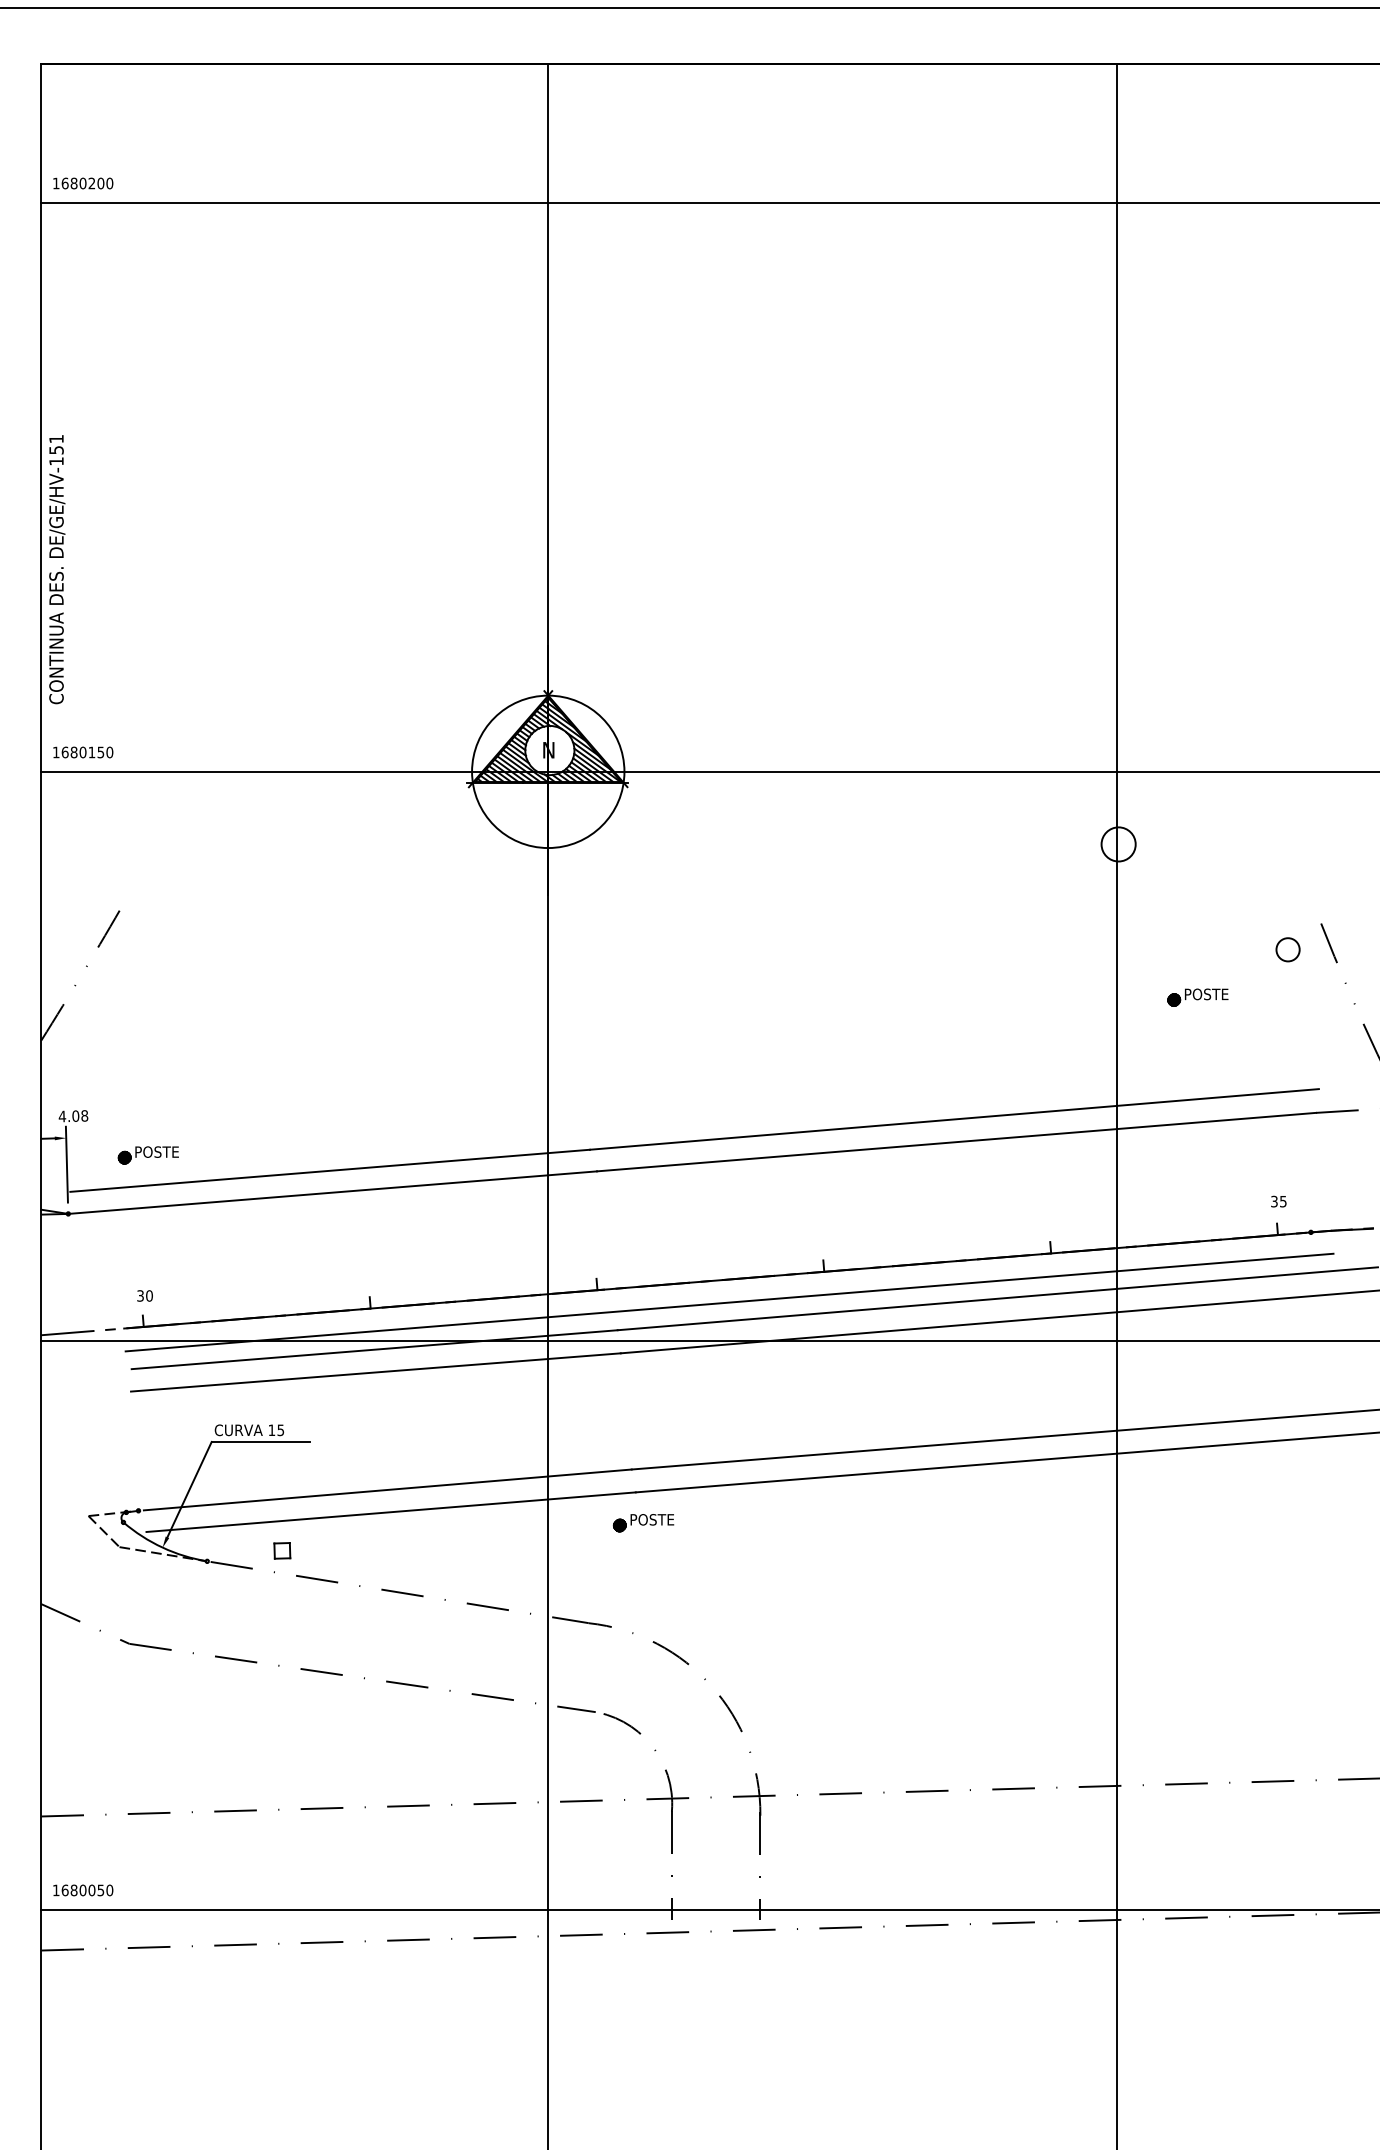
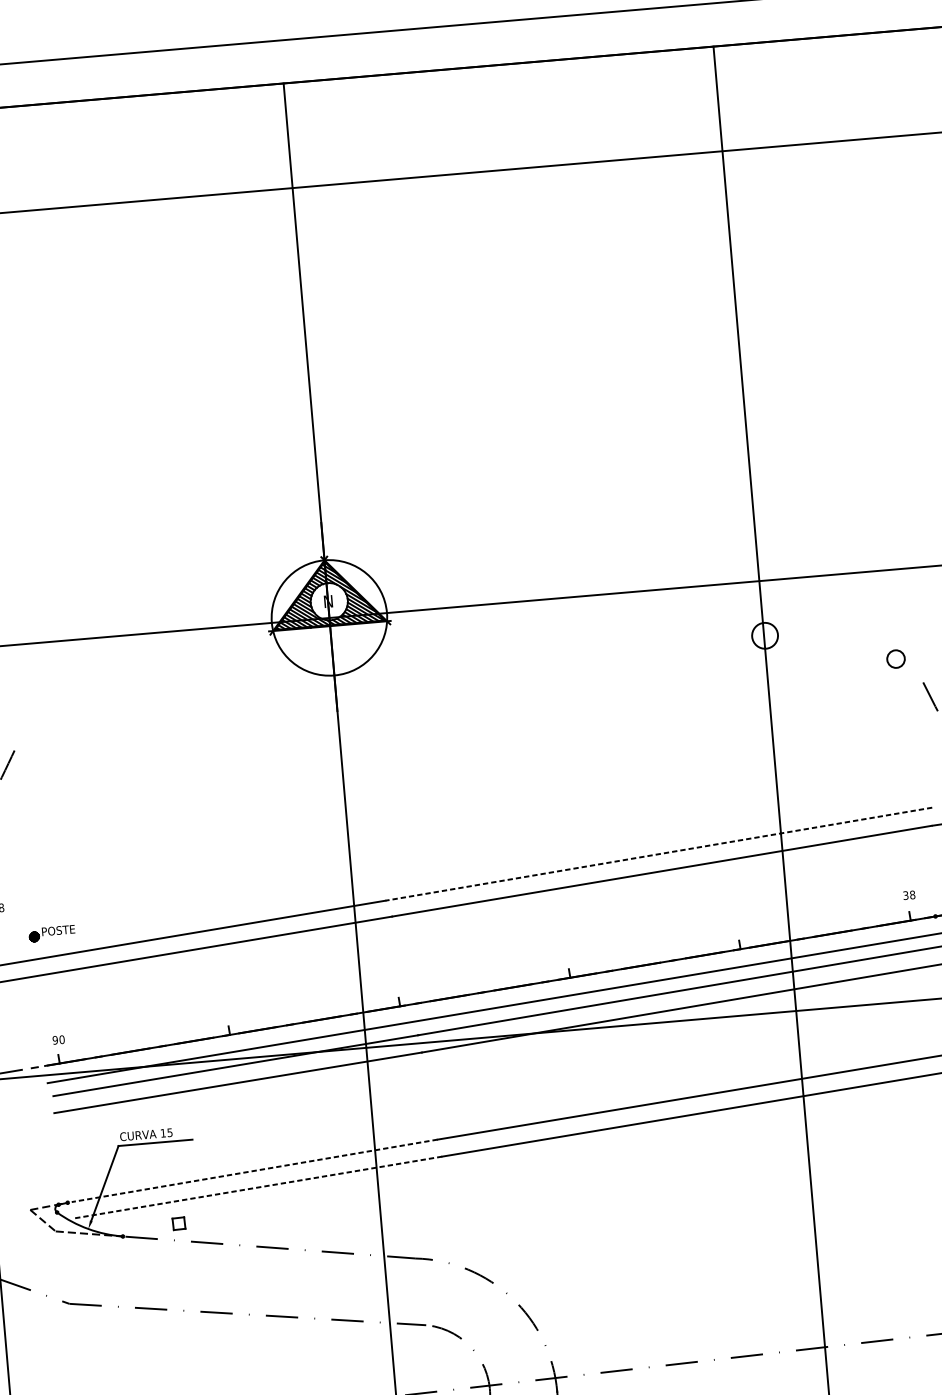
circle: (1287, 949) -> (895, 658), moved
part: (1197, 997) -> (834, 746), removed
line: (954, 1119) -> (658, 854), solid -> dashed
text: (1283, 1201) -> (912, 894), 35 -> 38
text: (140, 1295) -> (55, 1039), 30 -> 90
line: (387, 1489) -> (254, 1170), solid -> dashed
line: (391, 1512) -> (258, 1187), solid -> dashed
part: (643, 1523) -> (450, 1179), removed

